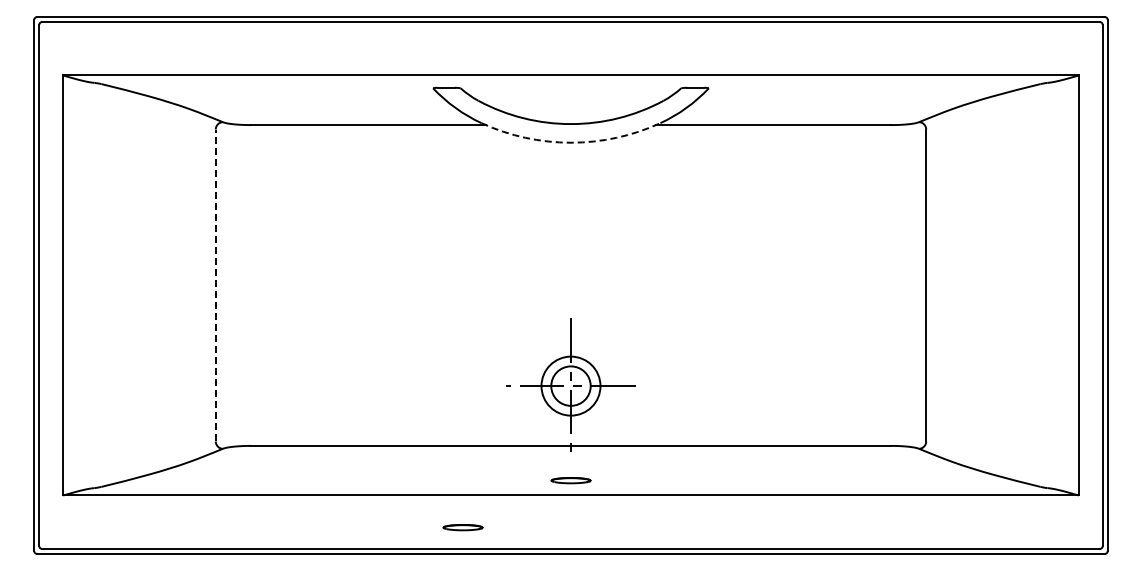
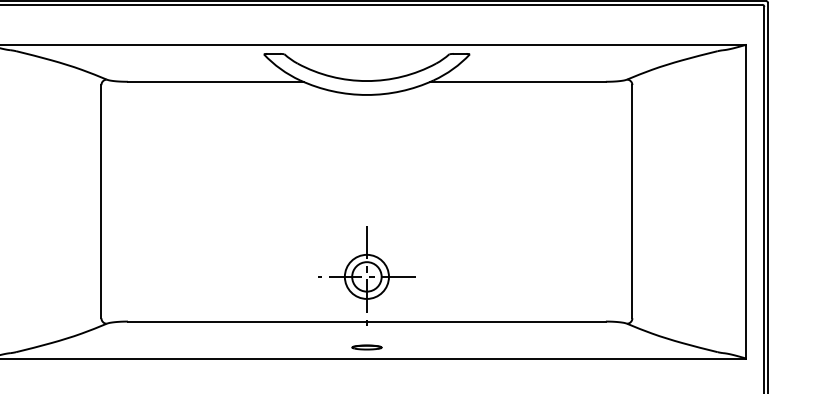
arc: (571, 142) -> (367, 94), dashed -> solid
line: (215, 285) -> (101, 201), dashed -> solid
part: (462, 527) -> (285, 382), removed

